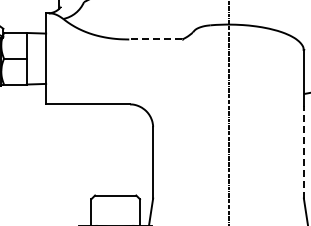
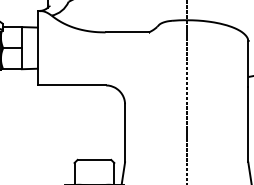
line: (155, 39) -> (127, 32), dashed -> solid
line: (303, 151) -> (247, 123), dashed -> solid

